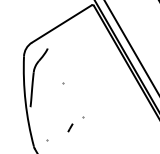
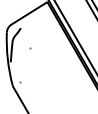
part: (76, 124) -> (37, 72), removed

